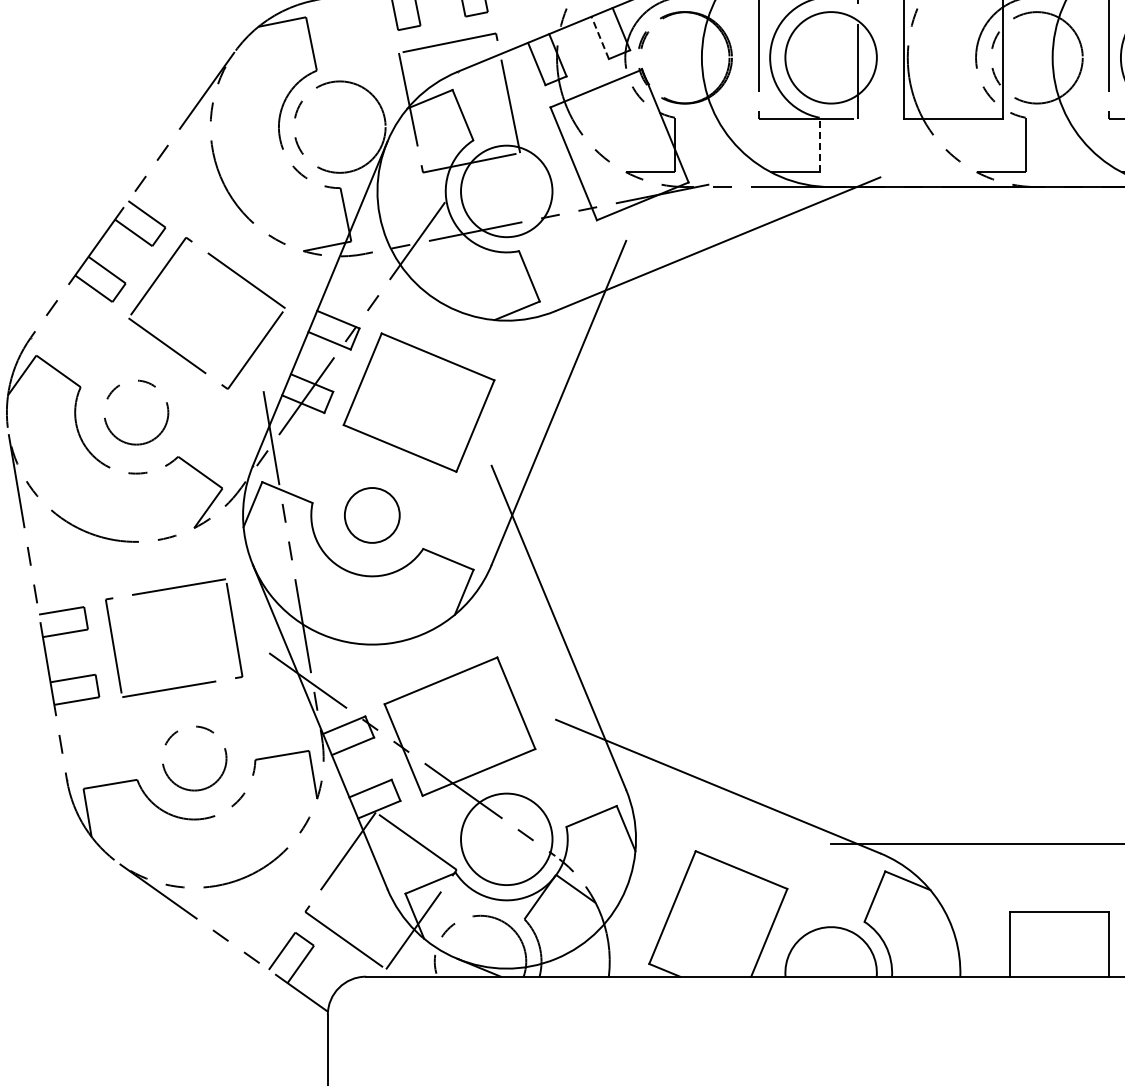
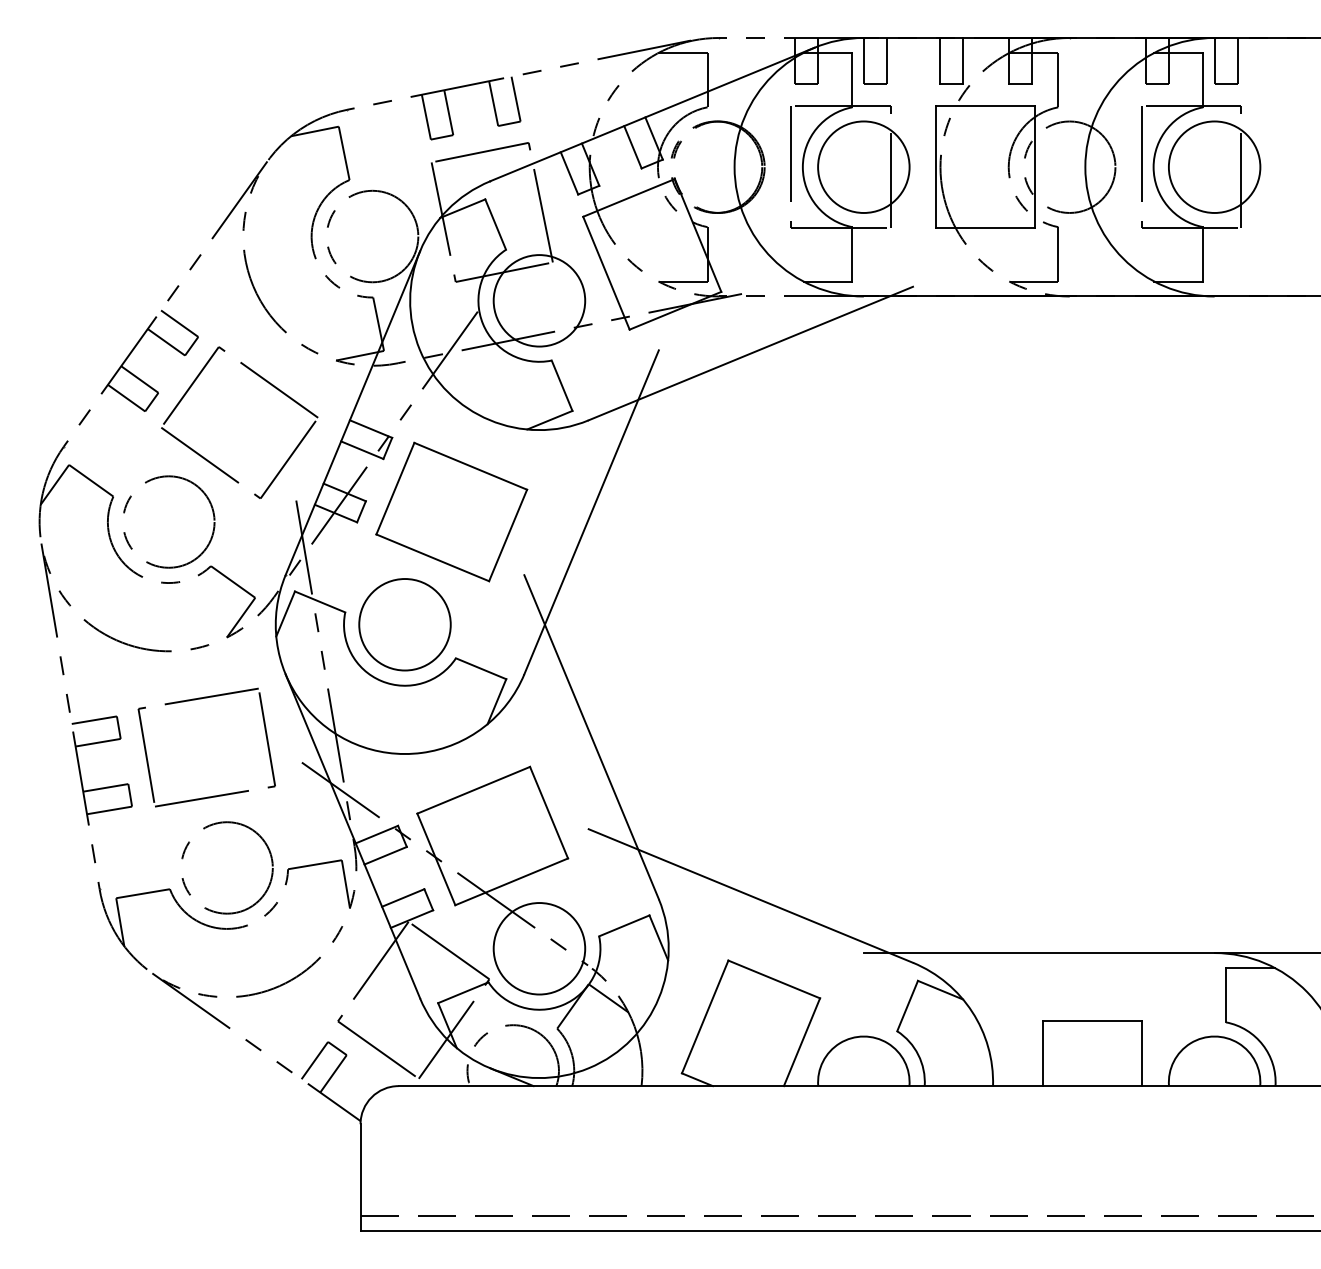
line: (599, 38) -> (632, 147), dashed -> solid
line: (819, 144) -> (852, 253), dashed -> solid
circle: (136, 412) -> (169, 521), size x1.43
circle: (371, 515) -> (404, 624), size x1.67
circle: (194, 758) -> (227, 867), size x1.43

